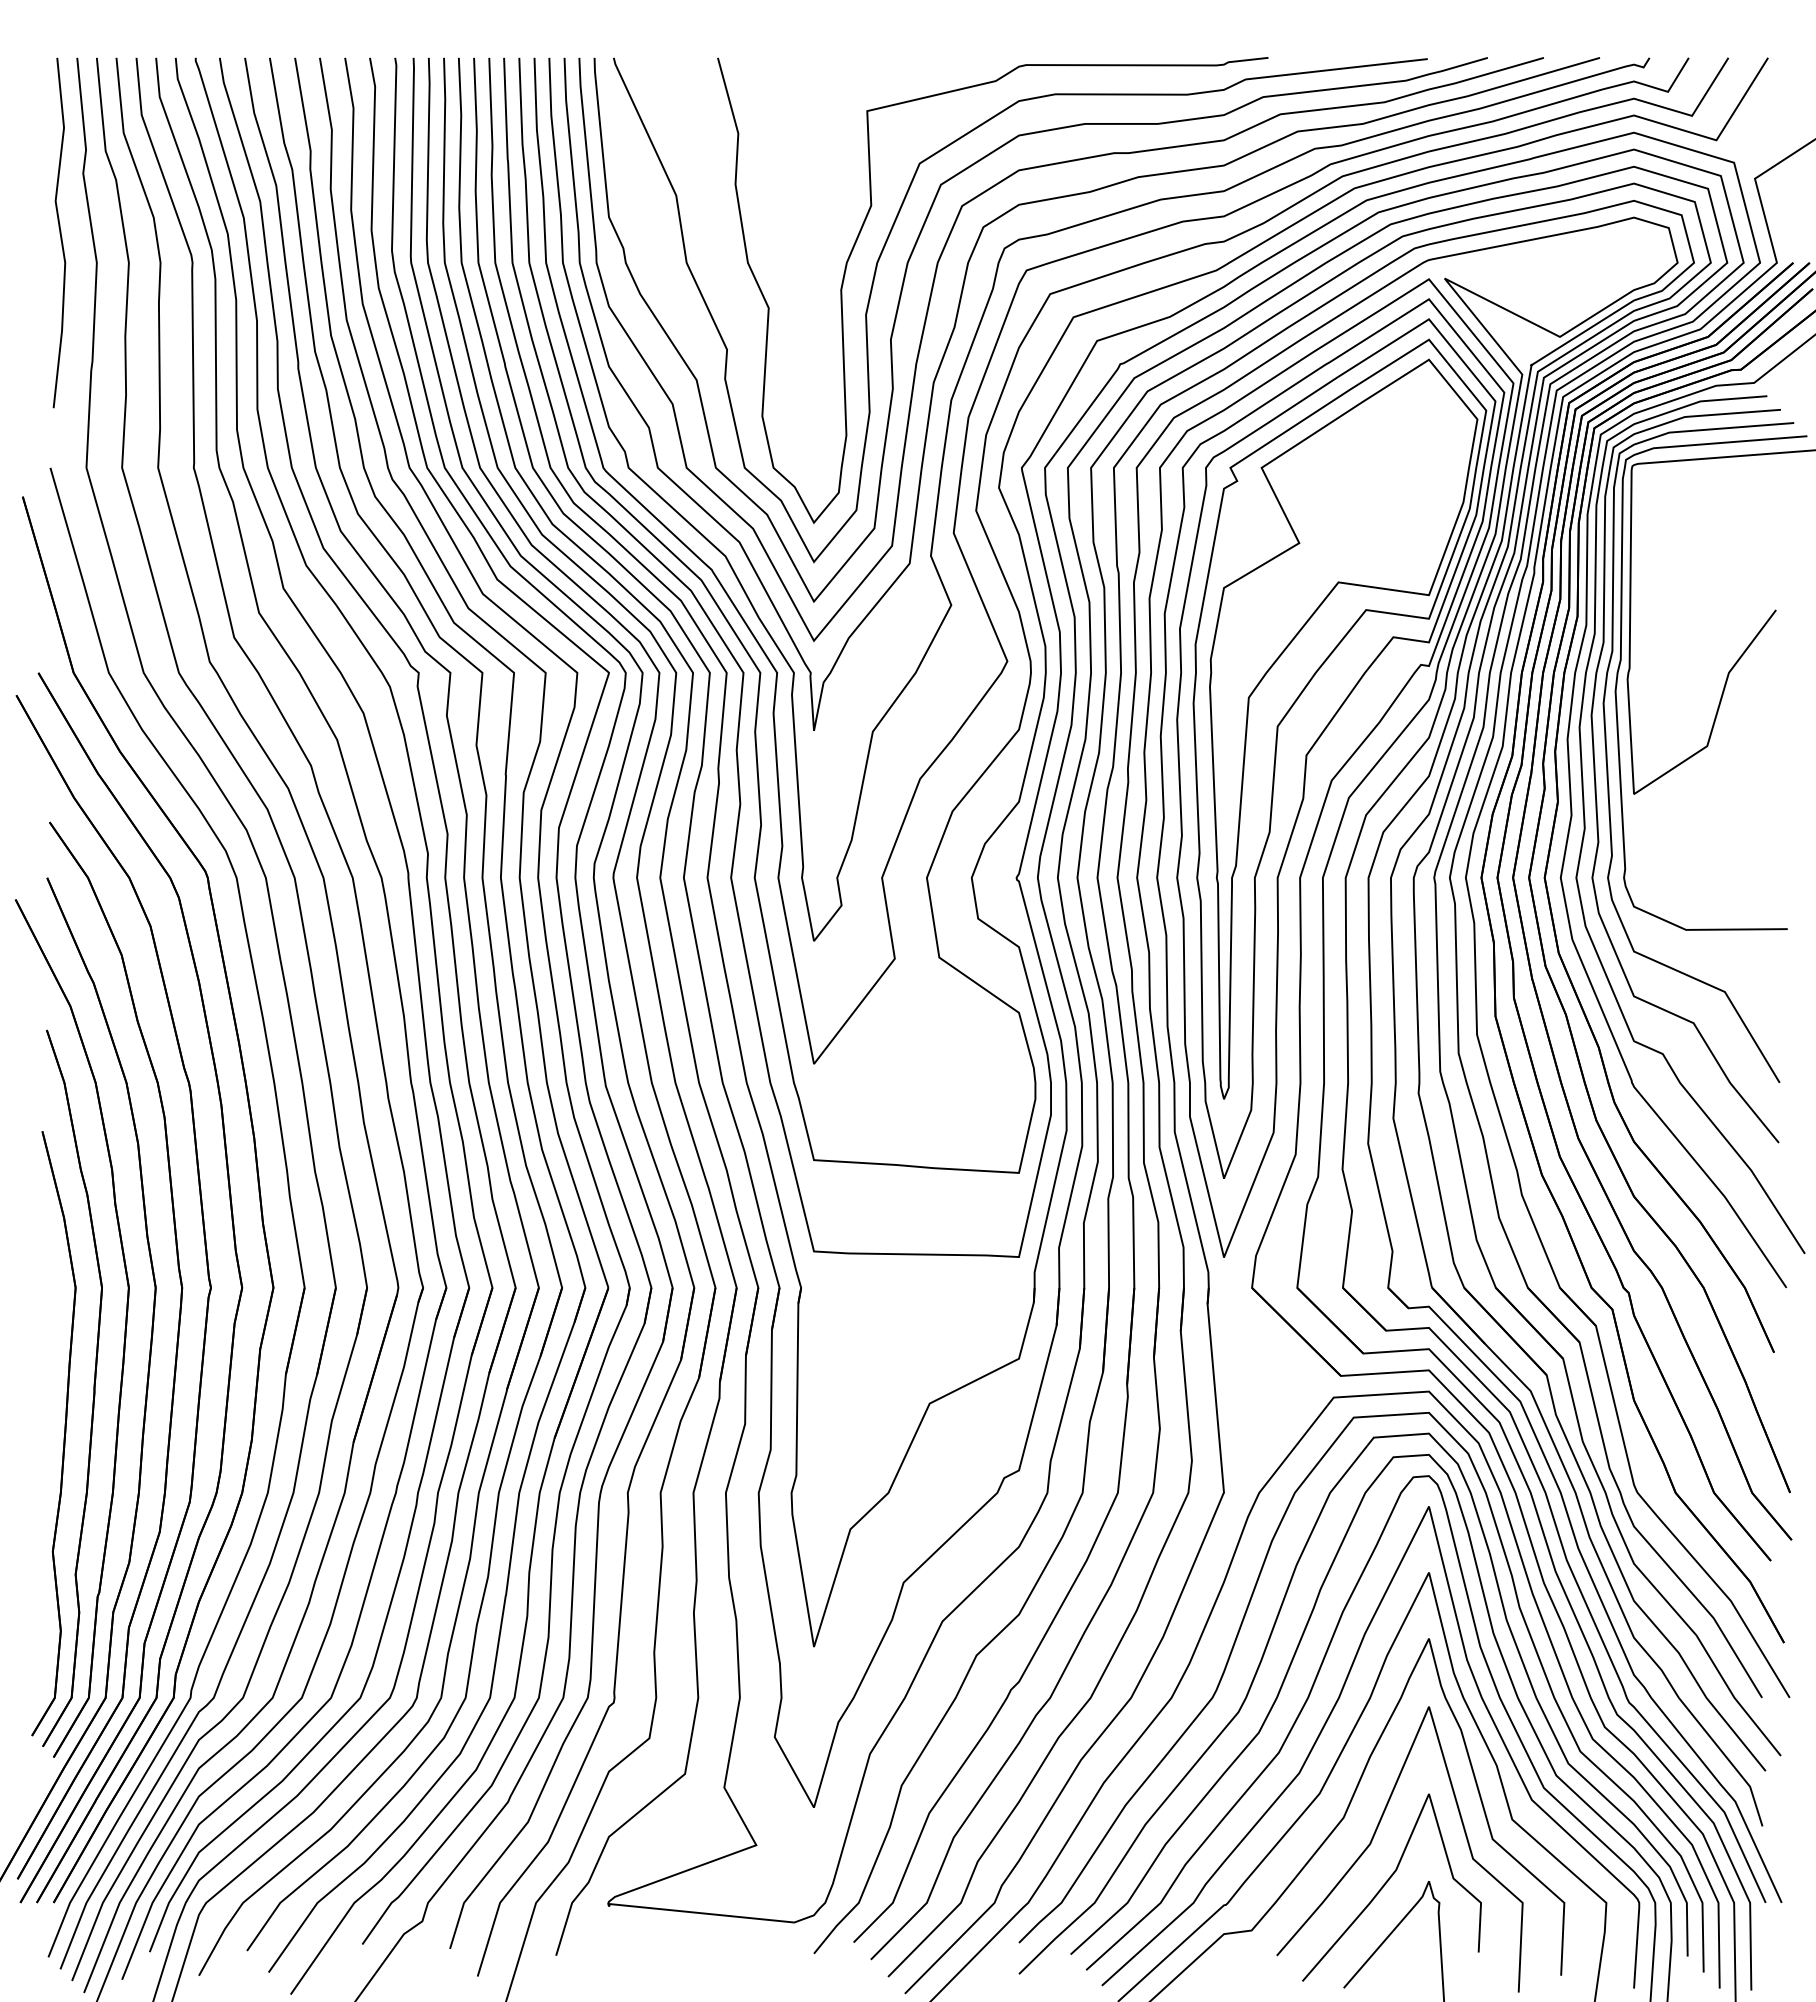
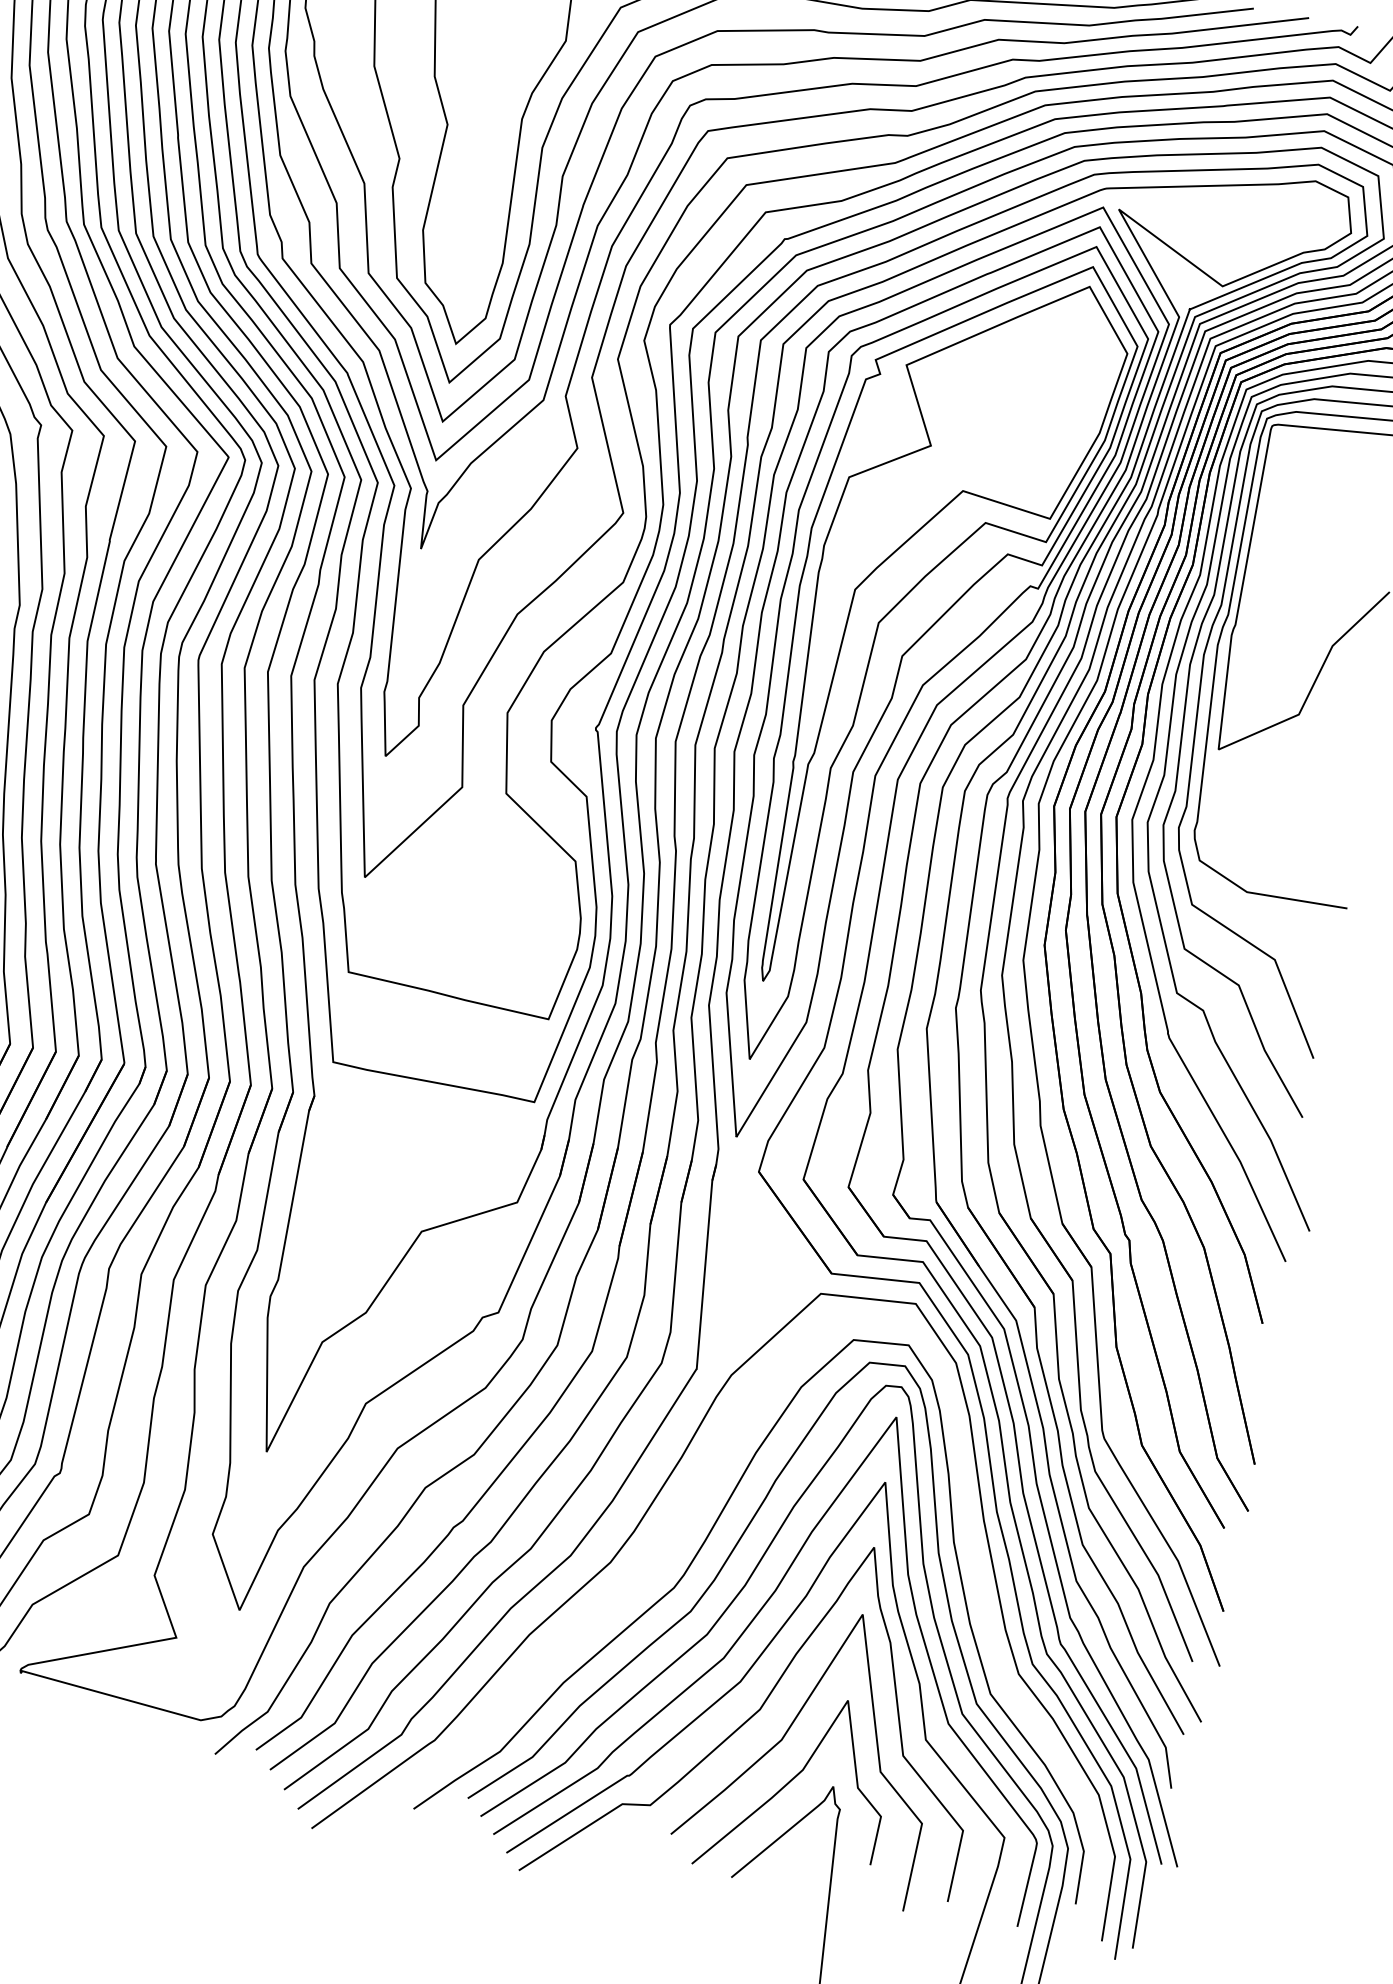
curve: (1236, 1641) -> (684, 1517), removed

